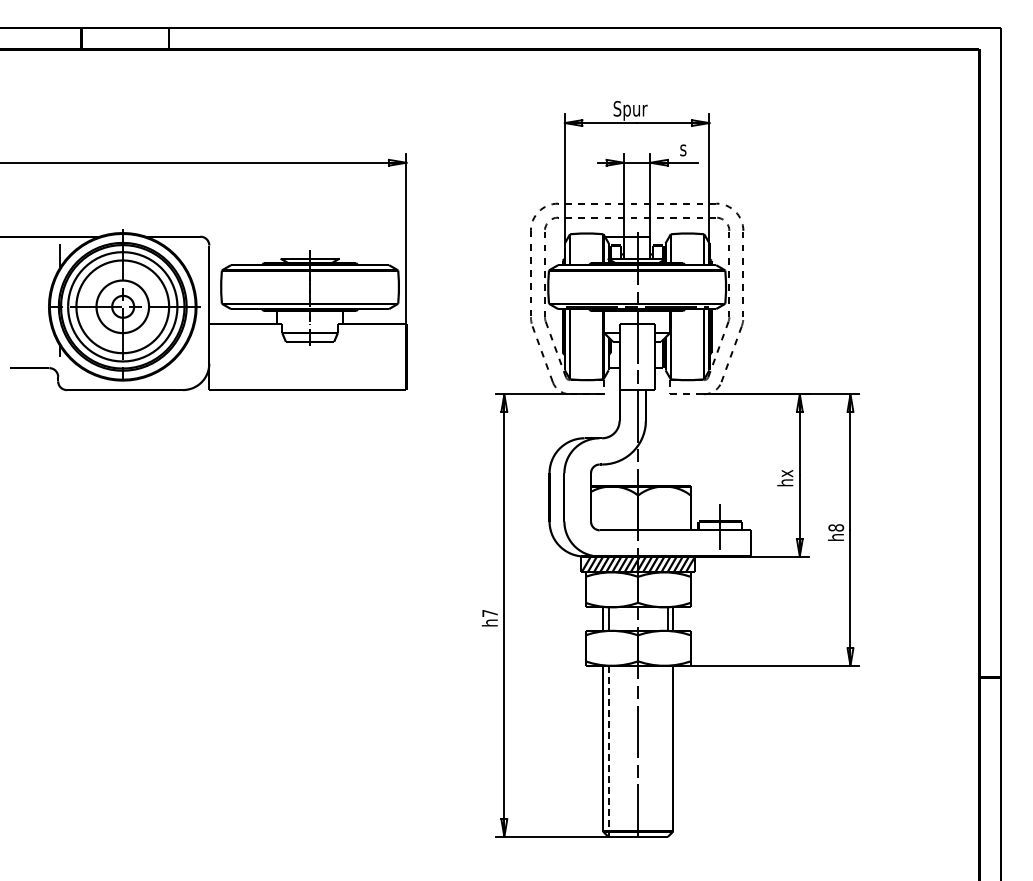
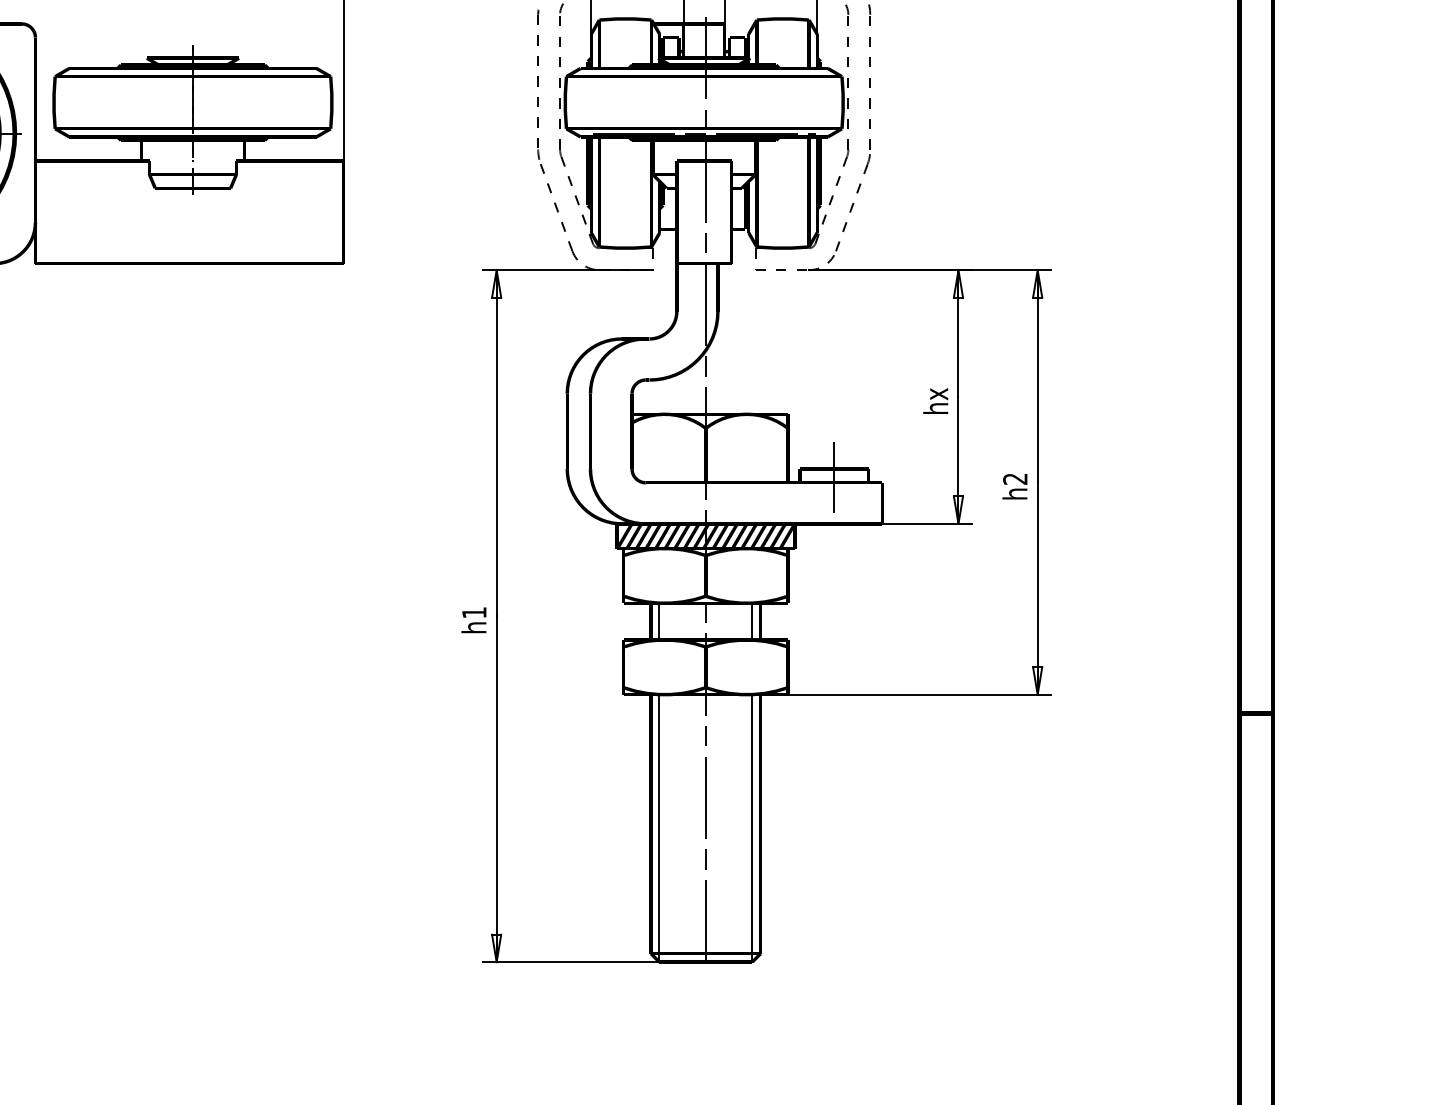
text: (836, 527) -> (1015, 478), h8 -> h2
text: (489, 613) -> (473, 612), h7 -> h1
line: (667, 750) -> (751, 827), added
line: (608, 751) -> (659, 828), dashed -> solid

